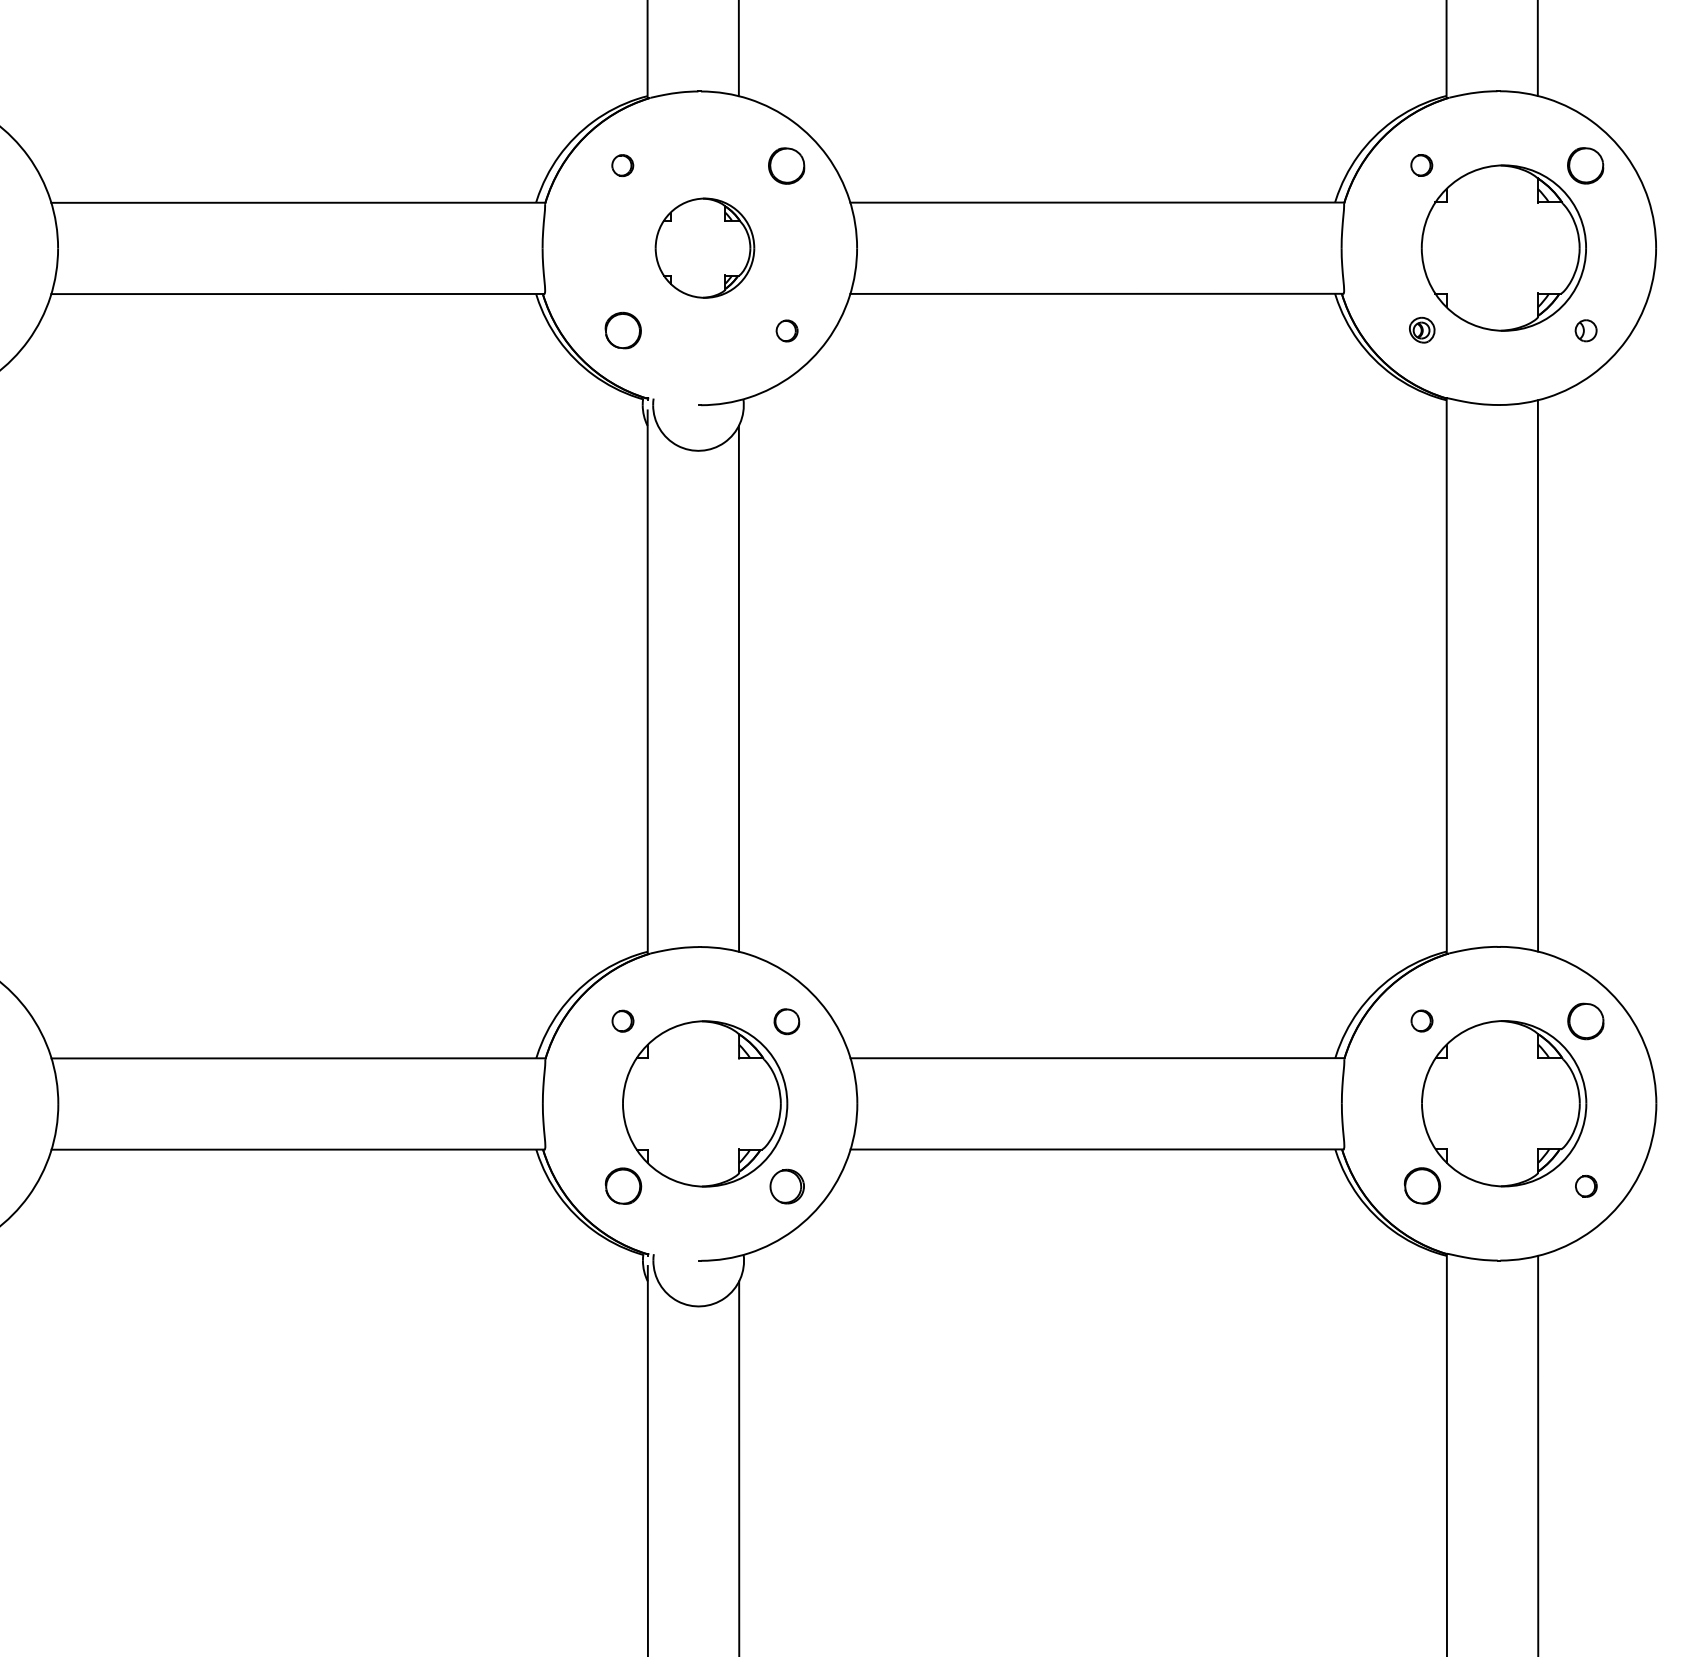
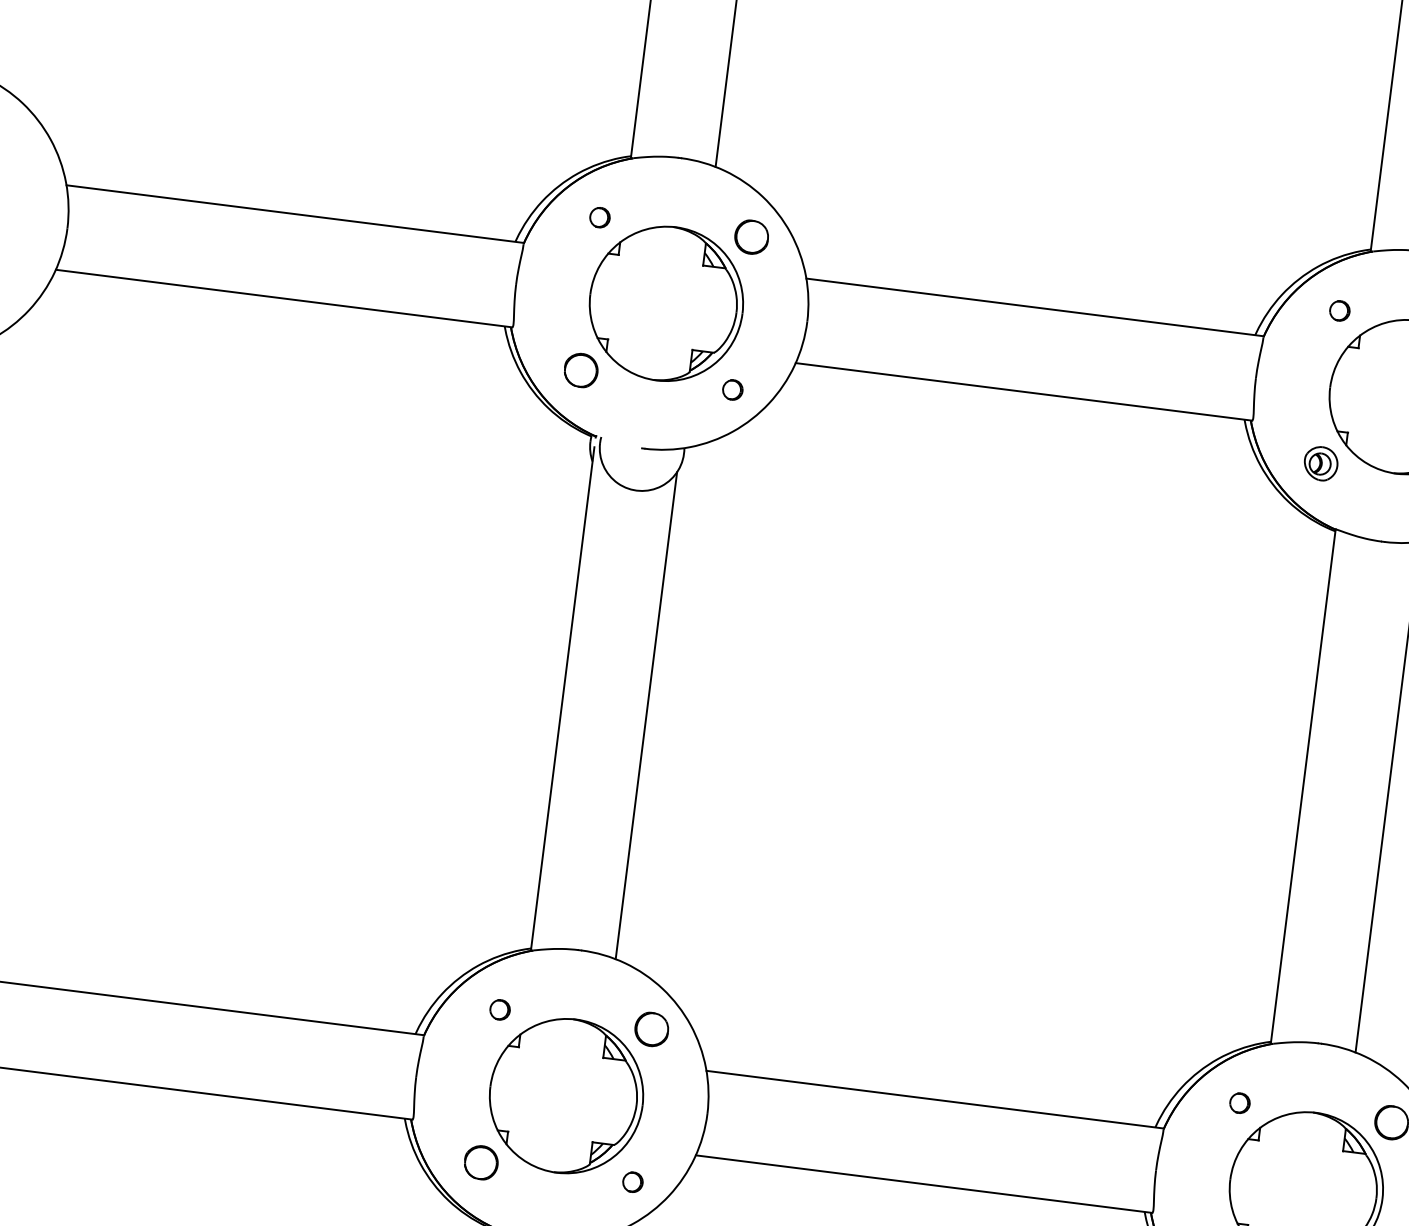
part: (704, 247) -> (666, 303), size x1.67
part: (1421, 329) -> (1320, 462), size x1.43
part: (786, 1021) -> (651, 1029), size x1.43
part: (787, 1186) -> (633, 1182), size x0.62

